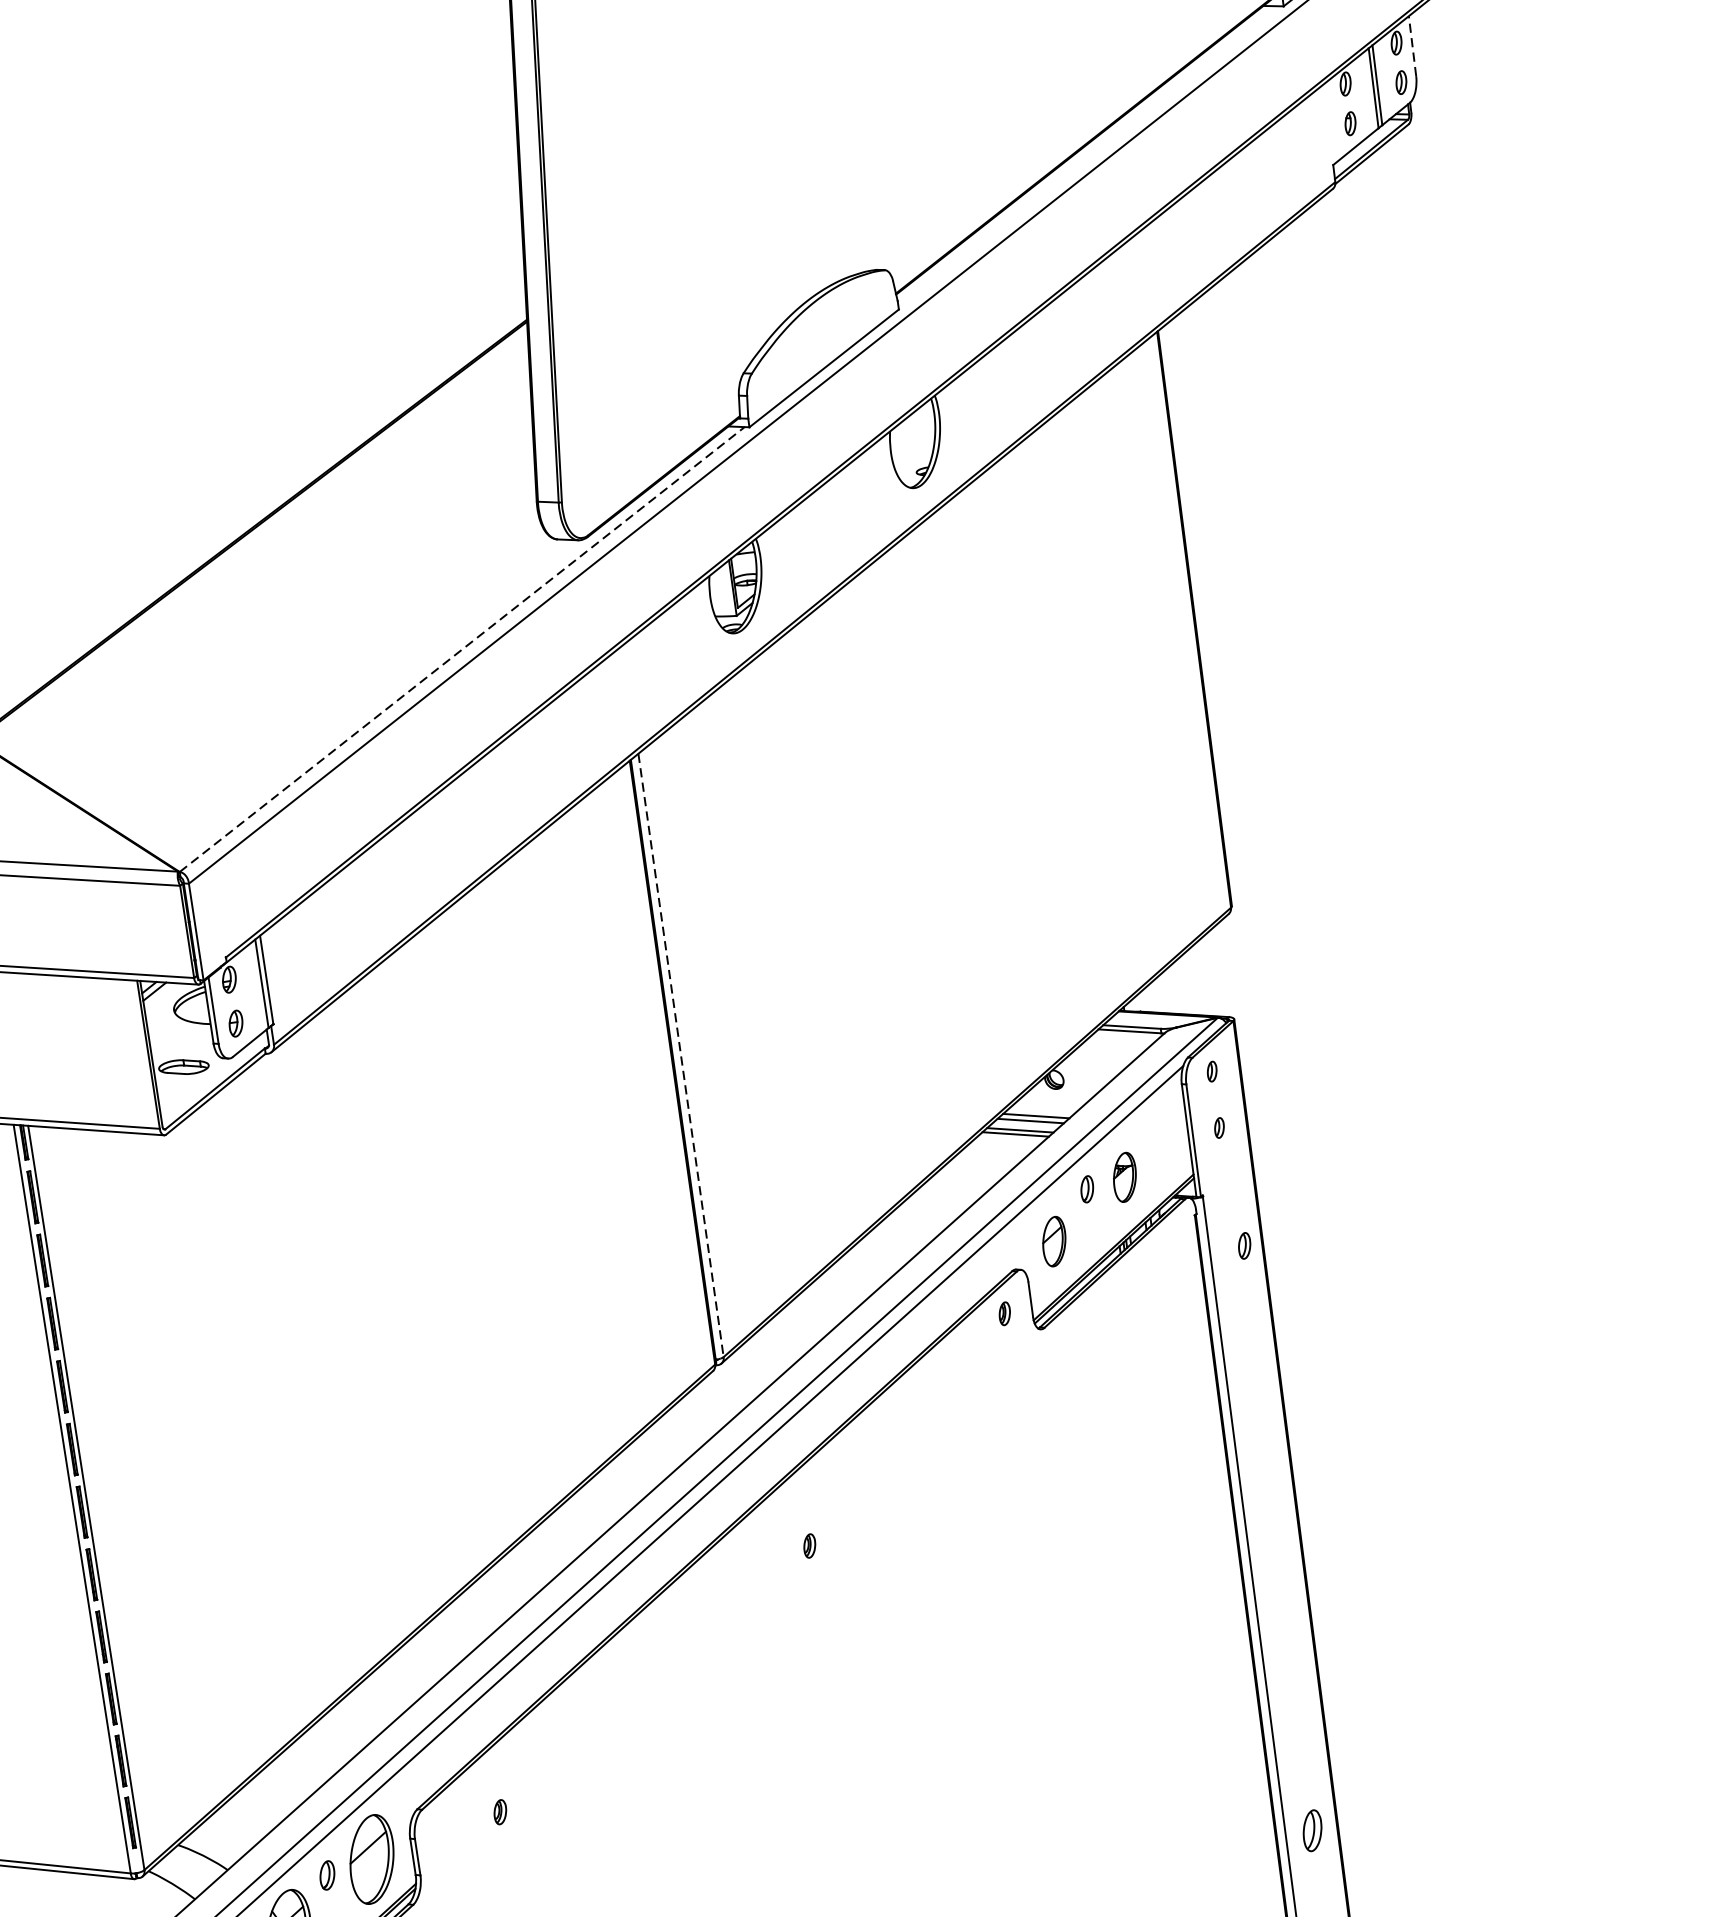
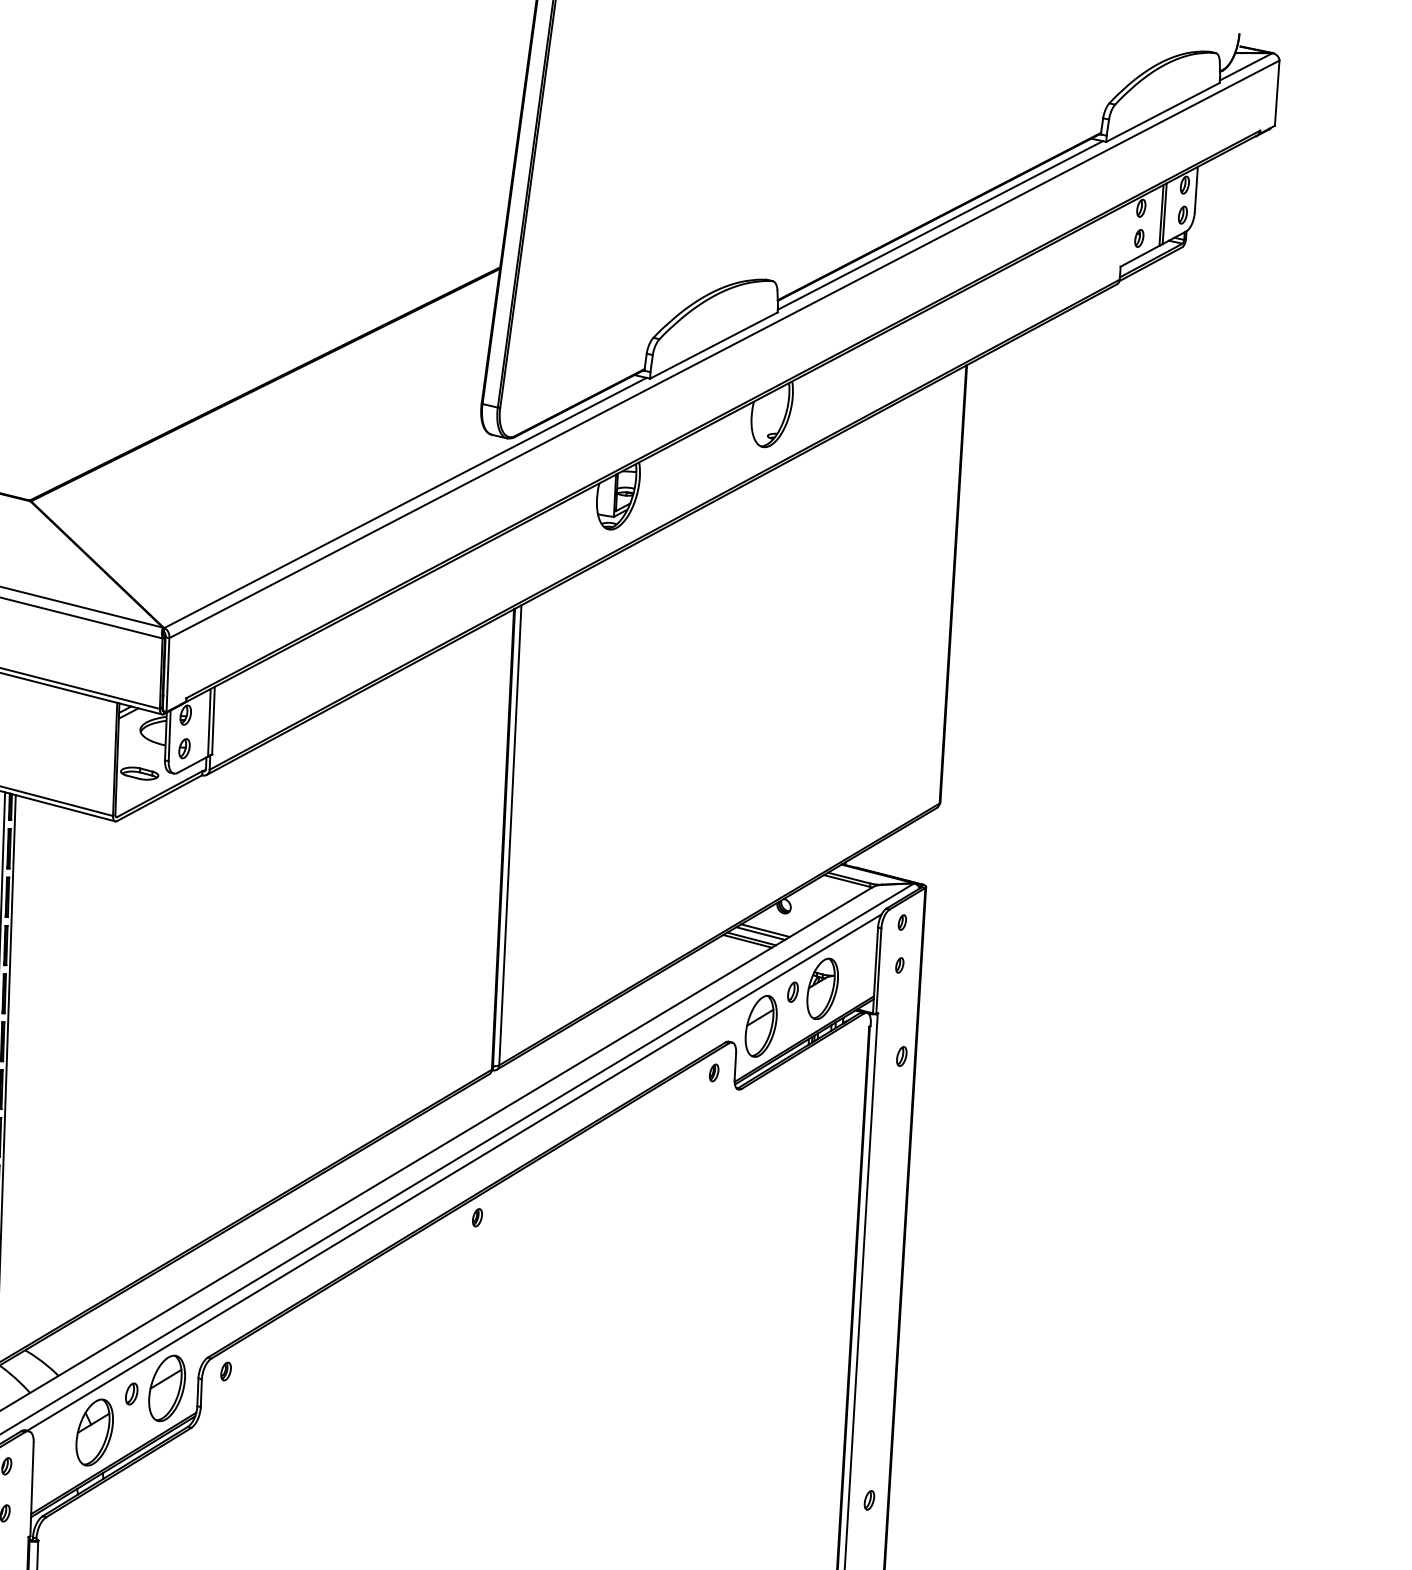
line: (1412, 45) -> (1196, 189), dashed -> solid
line: (1087, 156) -> (939, 225), added
line: (462, 650) -> (405, 503), dashed -> solid
line: (681, 1055) -> (510, 835), dashed -> solid
part: (1124, 1177) -> (822, 988), size x1.67
part: (1053, 1241) -> (760, 1026), size x1.67
part: (809, 1545) -> (477, 1217), moved
part: (499, 1812) -> (225, 1371), moved
part: (1312, 1830) -> (869, 1500), size x0.62

